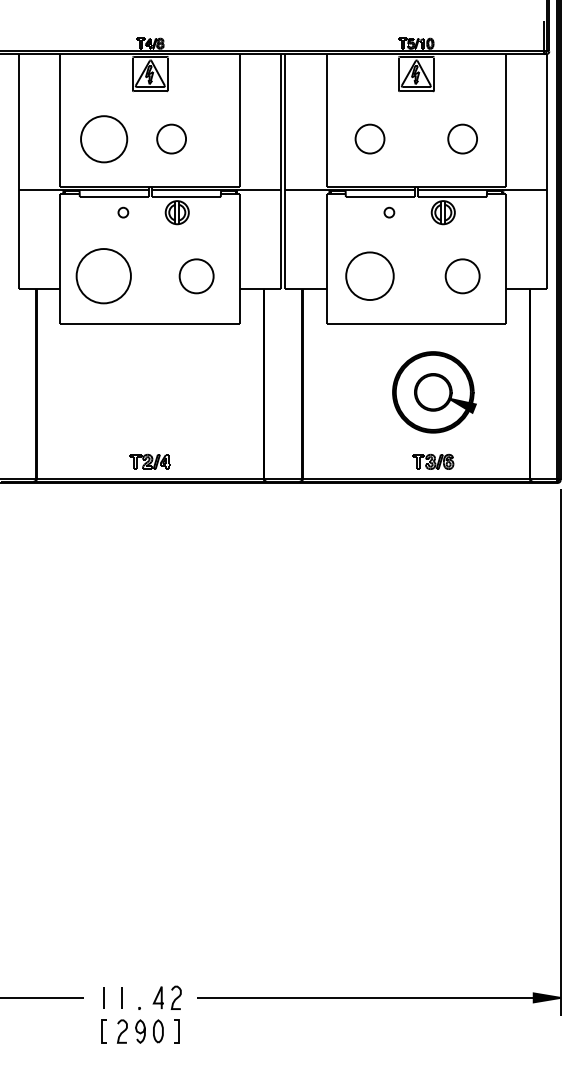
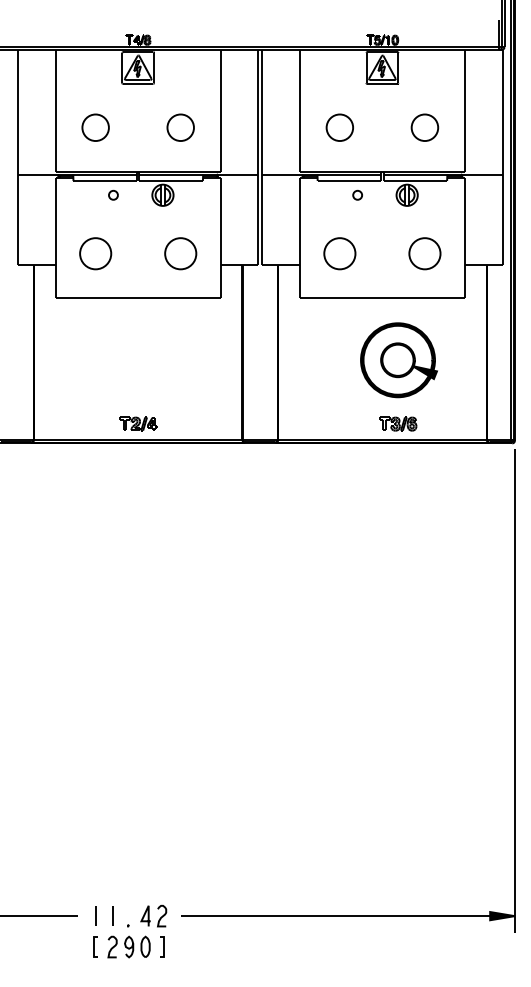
part: (103, 138) -> (95, 127), size x0.62
part: (171, 138) -> (180, 127), moved
part: (103, 276) -> (95, 253), size x0.62
part: (369, 276) -> (339, 253), size x0.71

